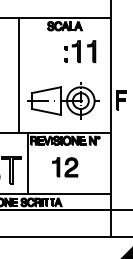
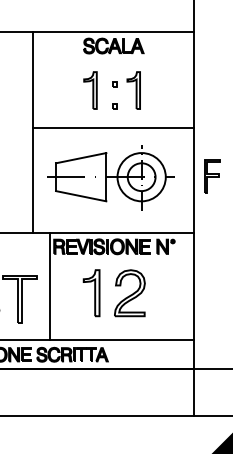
part: (91, 51) -> (90, 90), moved
line: (64, 73) -> (112, 128), added
part: (64, 167) -> (112, 293), size x1.43

